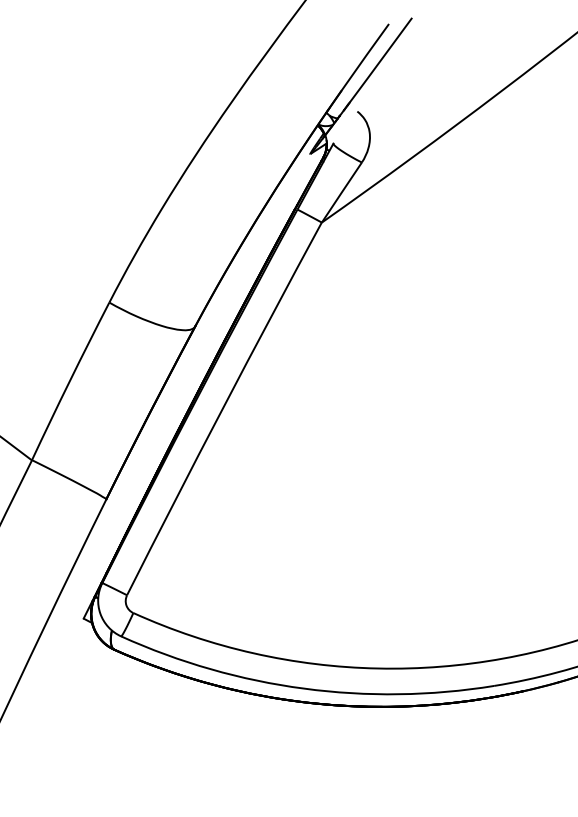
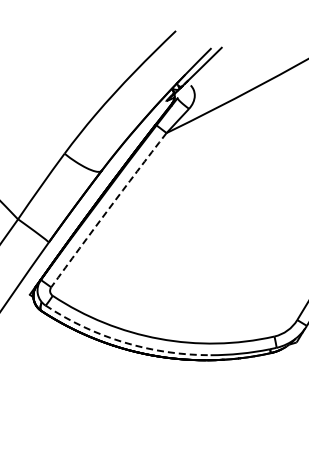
arc: (223, 407) -> (108, 209), solid -> dashed
arc: (304, 688) -> (124, 342), solid -> dashed

